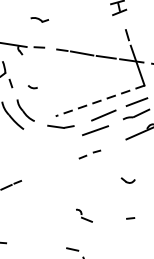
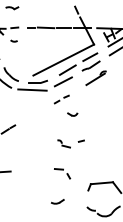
arc: (32, 86) -> (13, 40), moved
line: (99, 101) -> (63, 60), dashed -> solid
line: (51, 135) -> (32, 89), added
part: (127, 180) -> (72, 114), moved
line: (129, 217) -> (80, 140), moved

